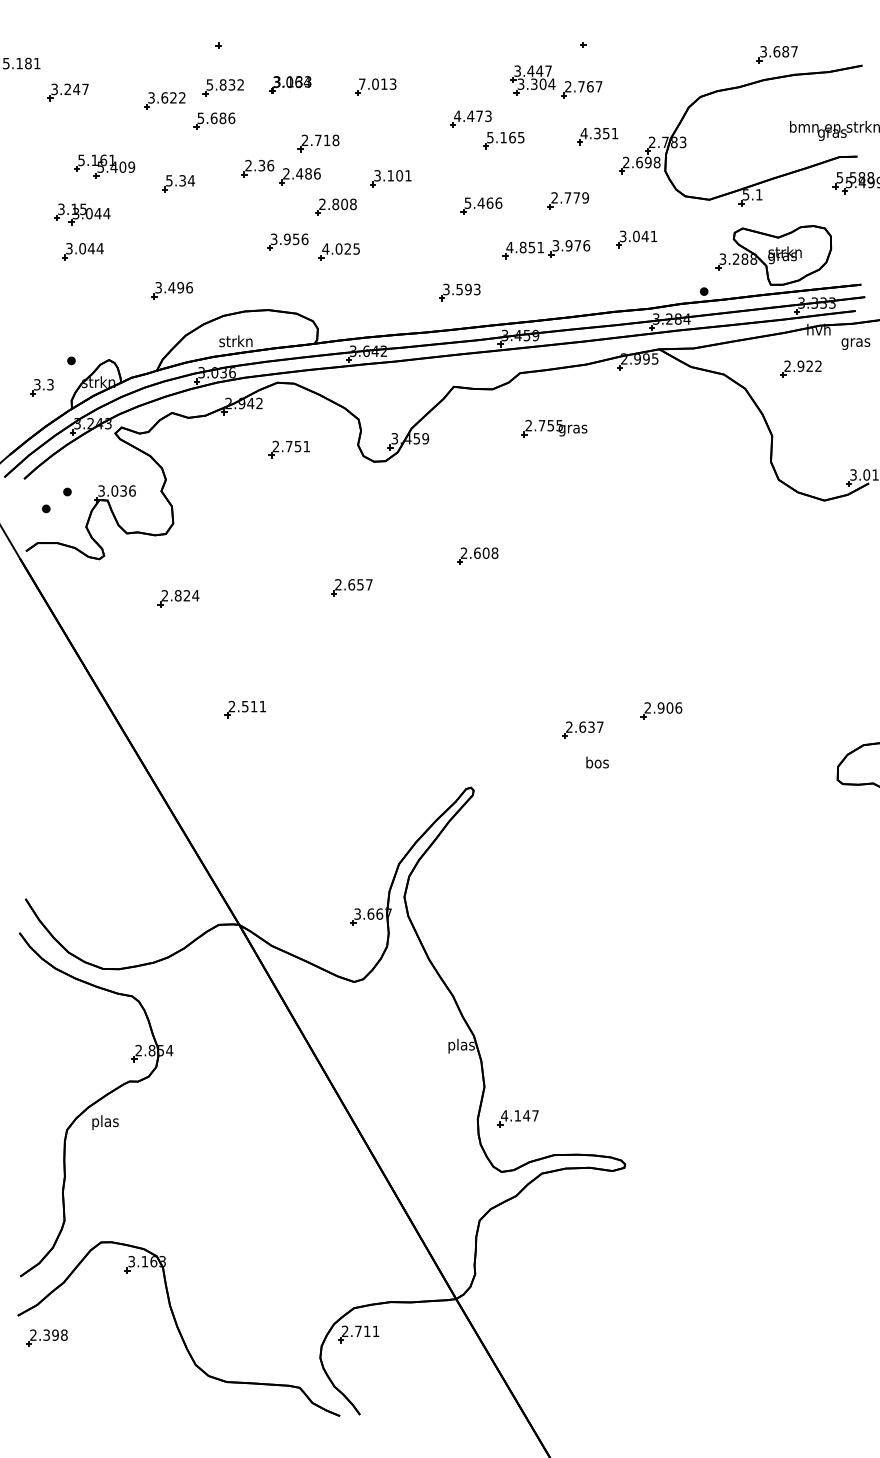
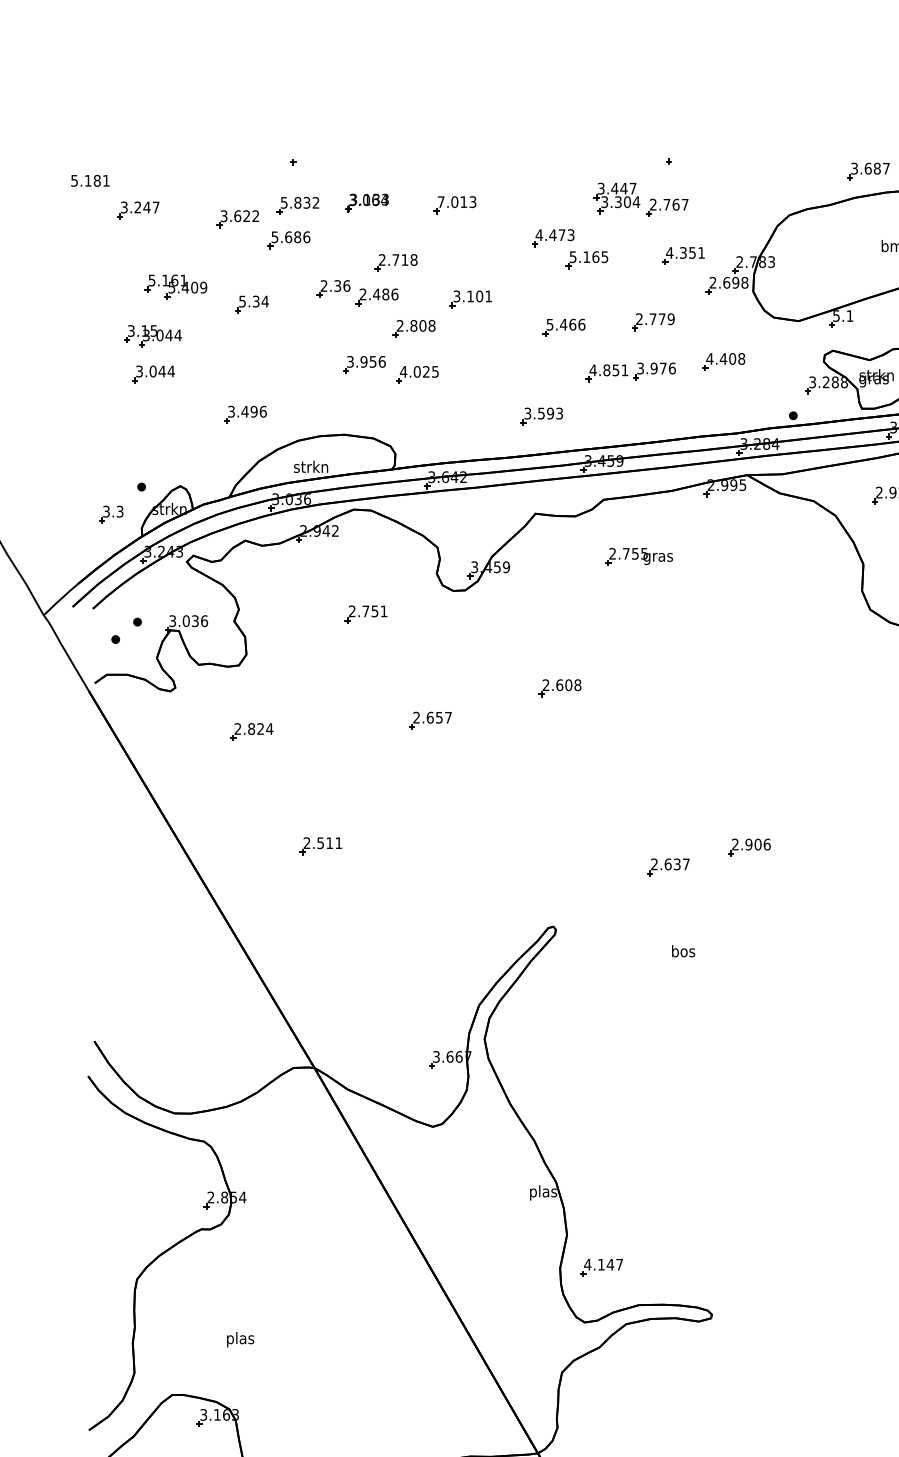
text: (638, 236) -> (725, 358), 3.041 -> 4.408
part: (288, 449) -> (365, 614), moved
text: (597, 762) -> (683, 951), moved
text: (105, 1122) -> (240, 1339), moved

